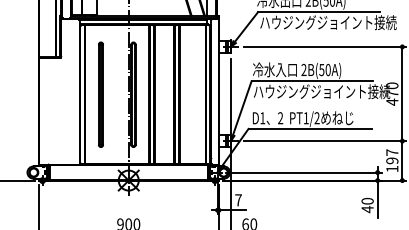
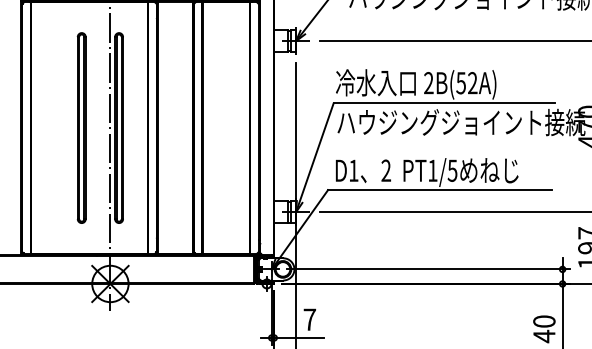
text: (327, 70) -> (471, 83), 2B(50A) -> 2B(52A)
part: (100, 94) -> (80, 127), moved
text: (316, 118) -> (451, 171), PT1/2 -> PT1/5

